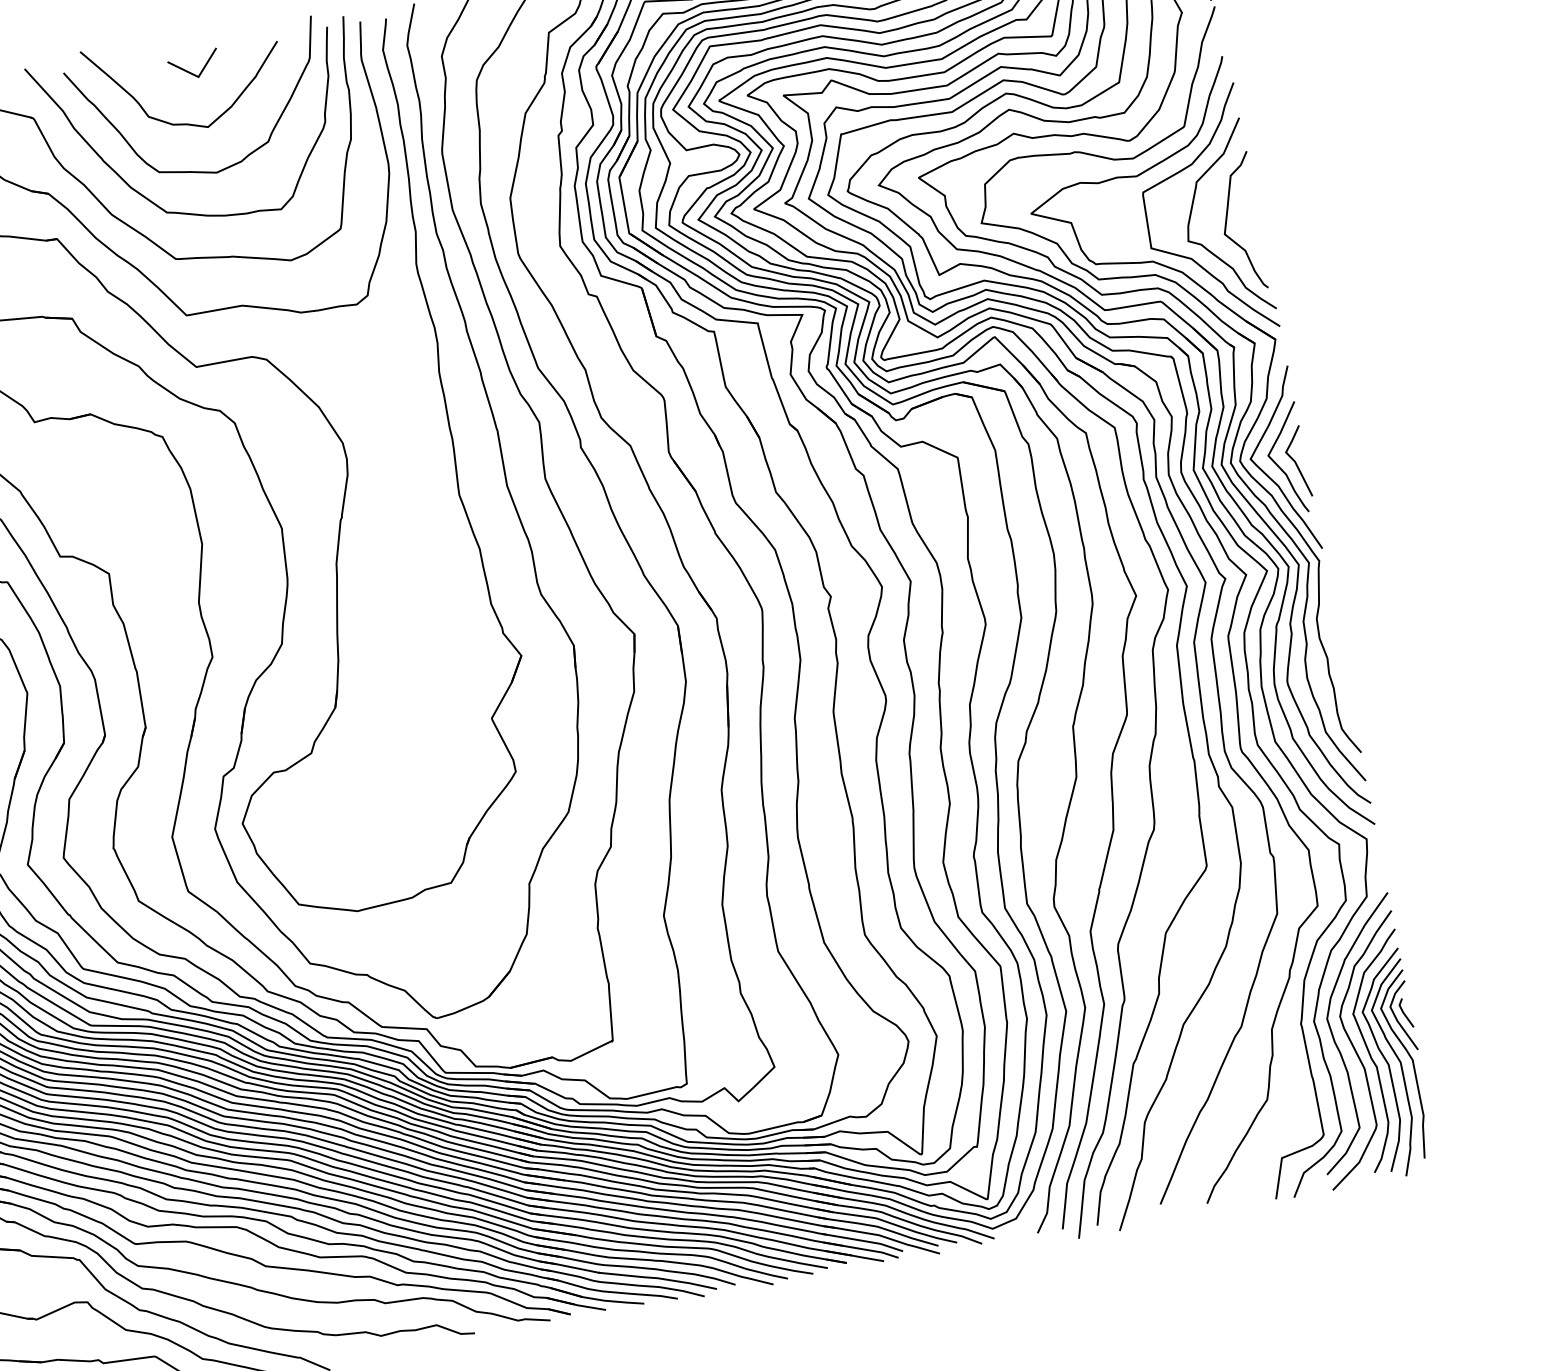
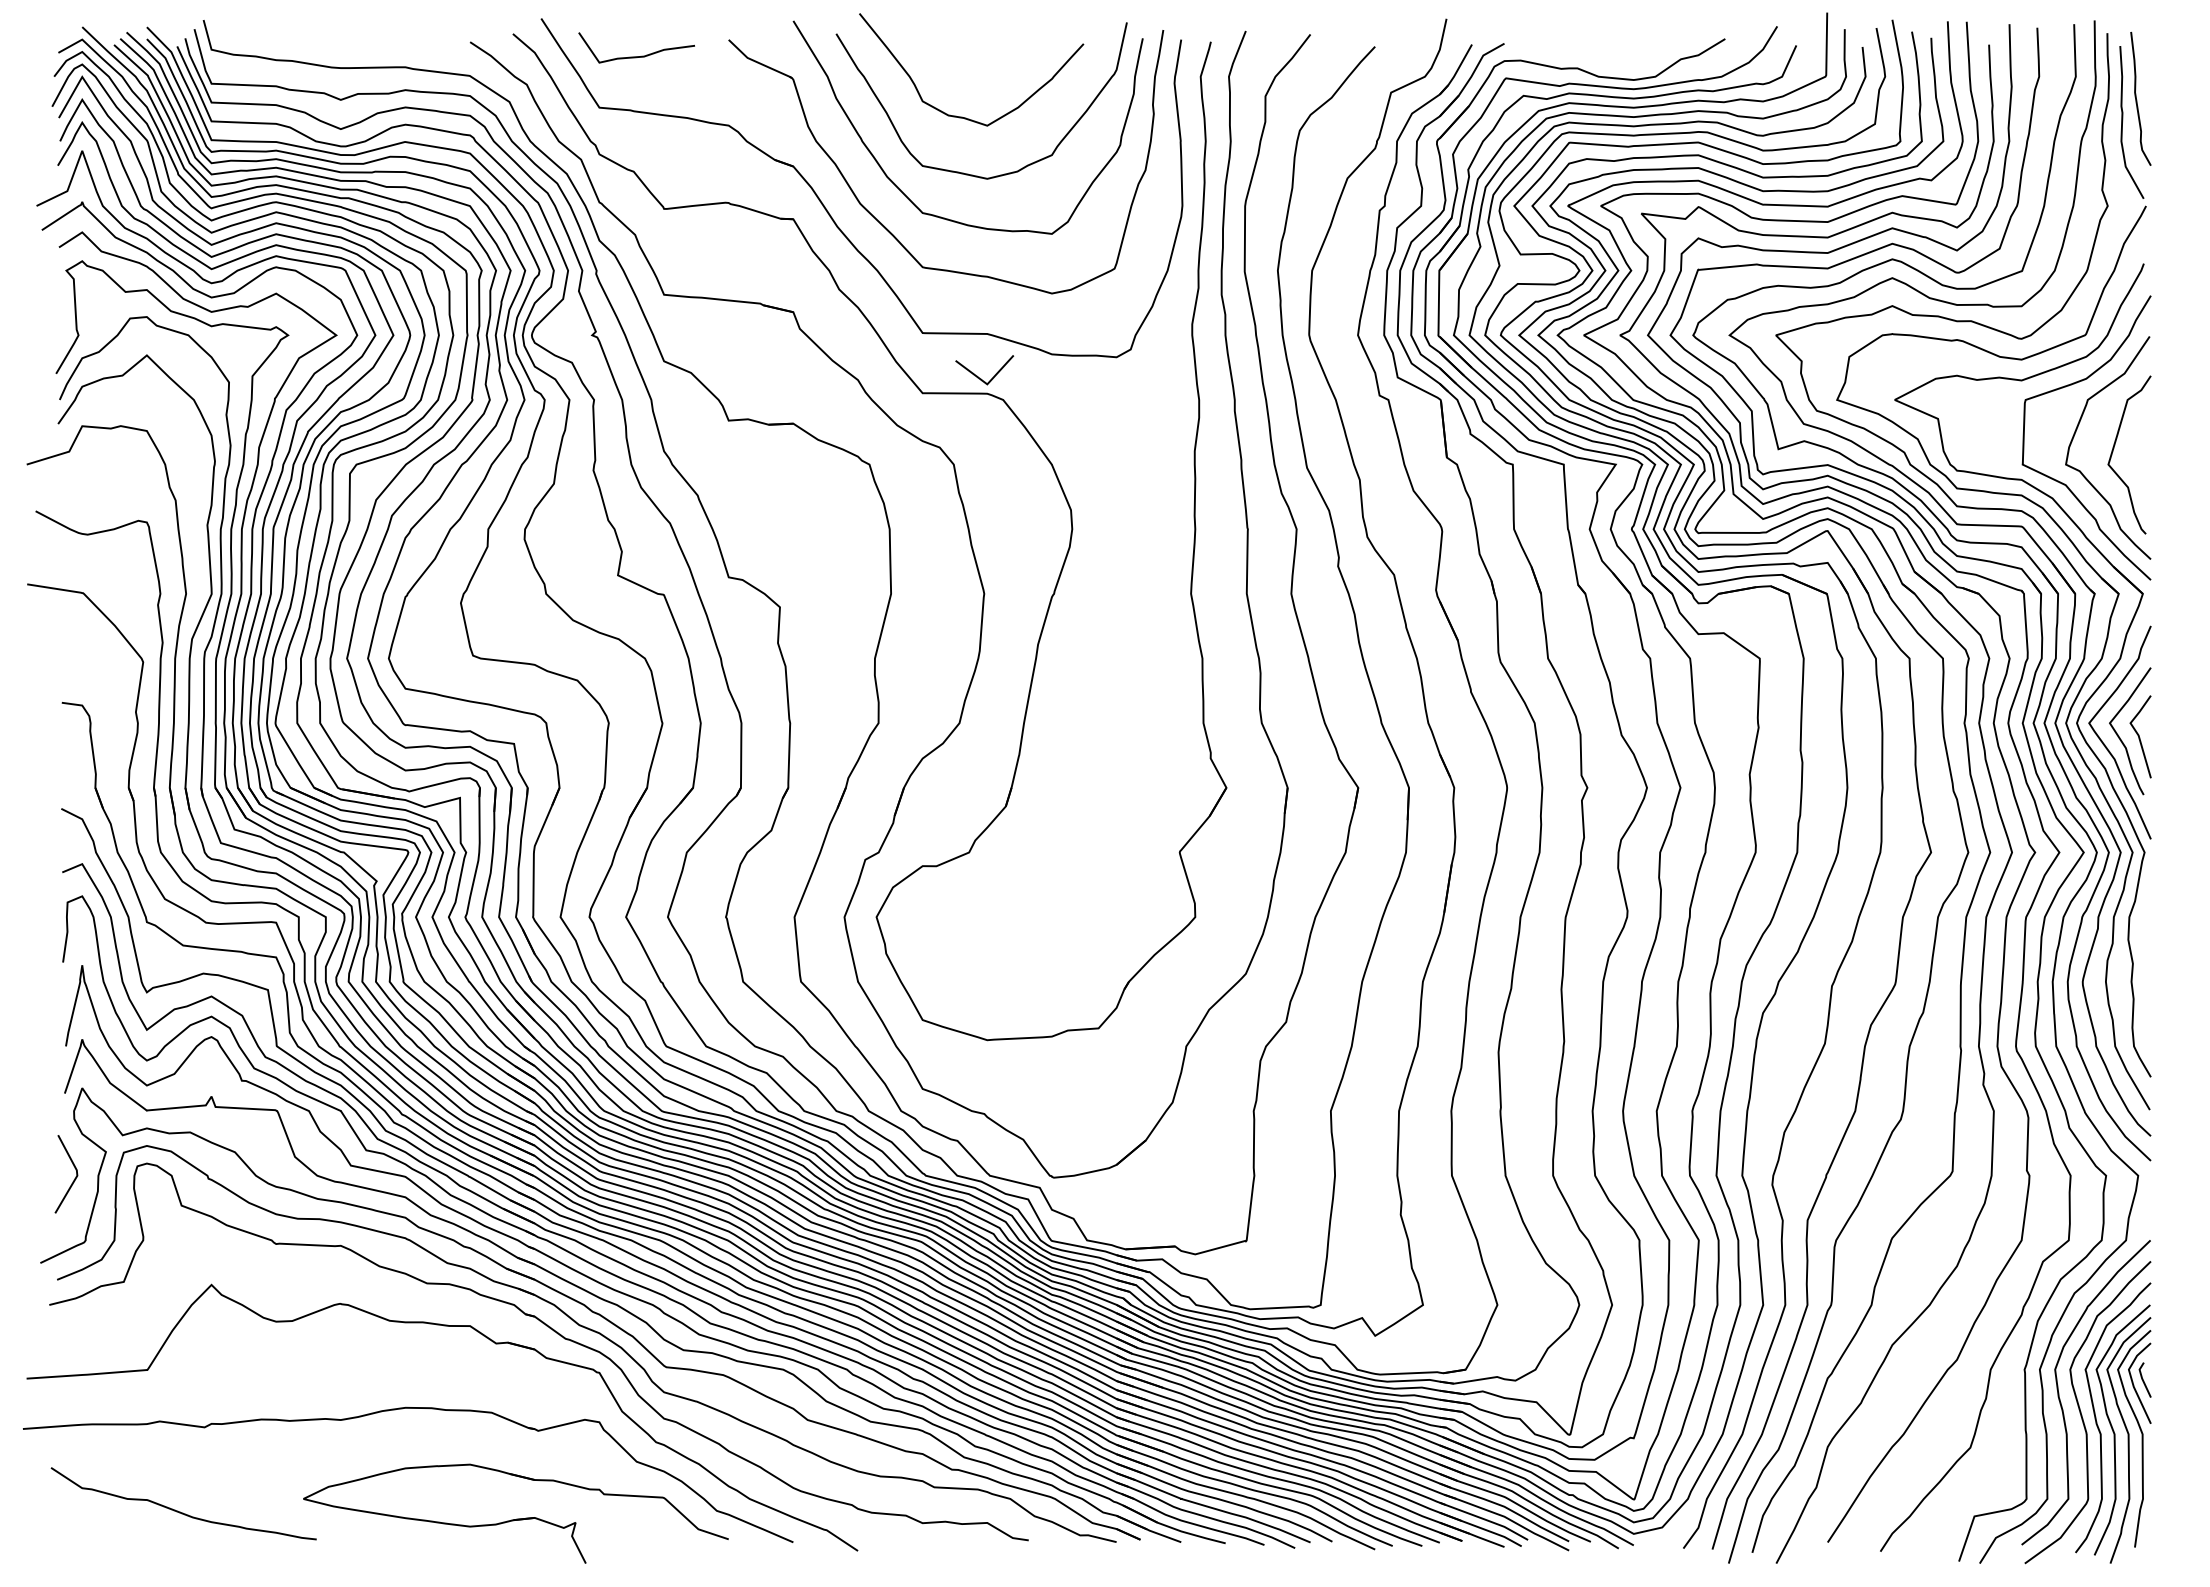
line: (189, 71) -> (978, 376), moved

